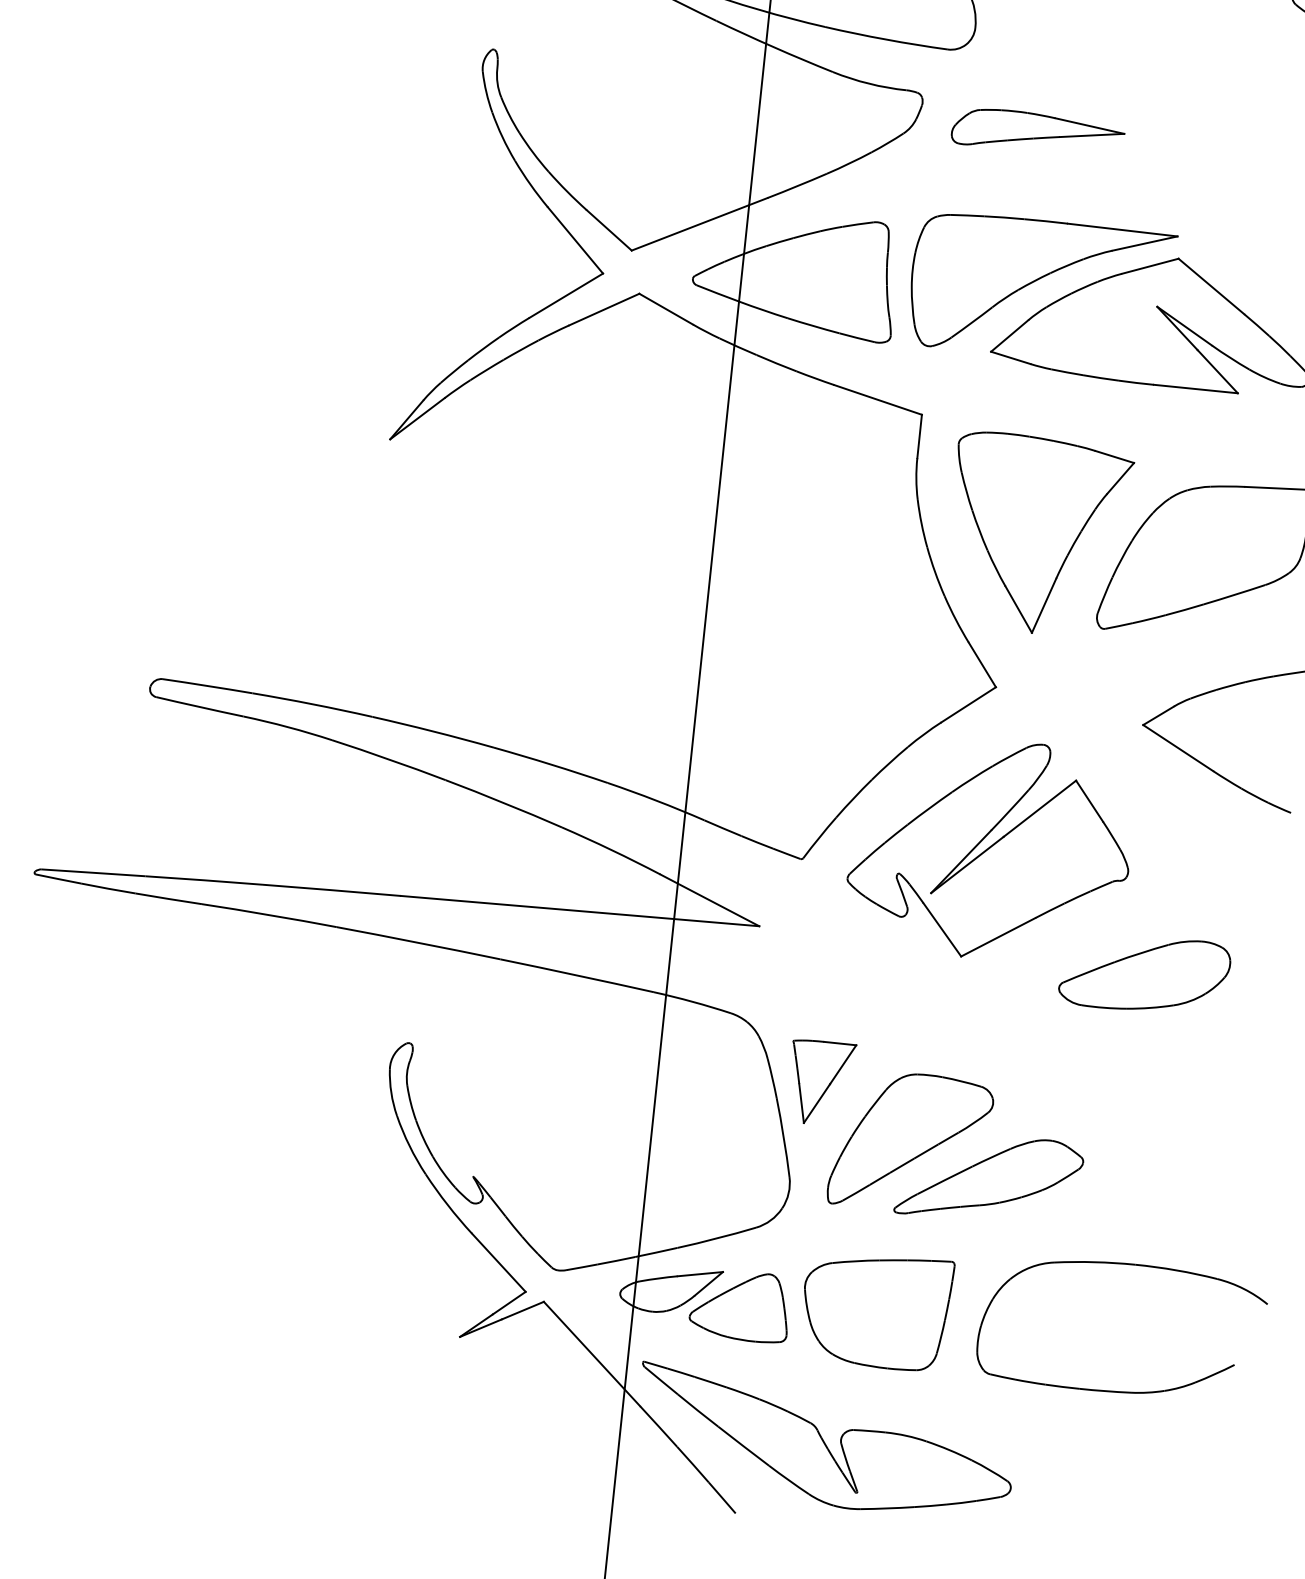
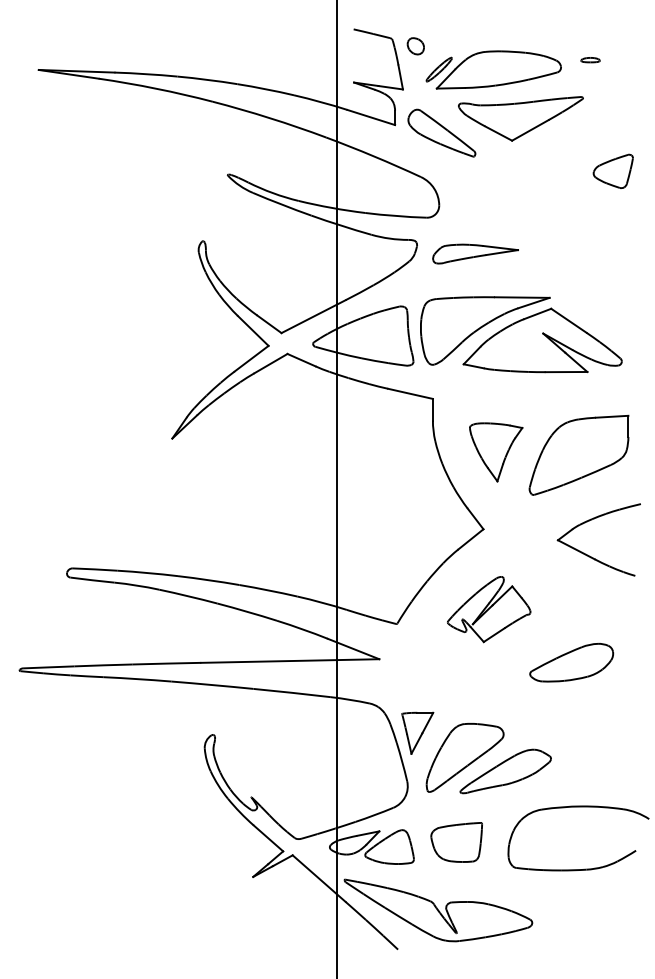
part: (1036, 535) -> (495, 452), size x0.6
part: (989, 849) -> (488, 609), size x0.6
part: (875, 1310) -> (456, 842), size x0.7

